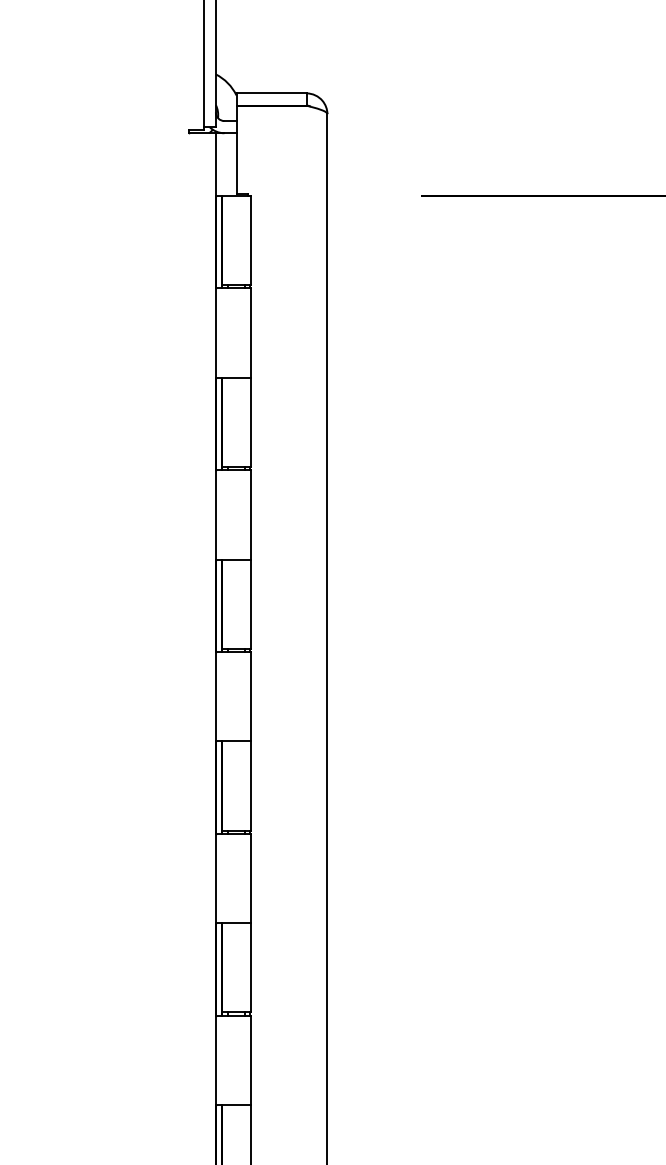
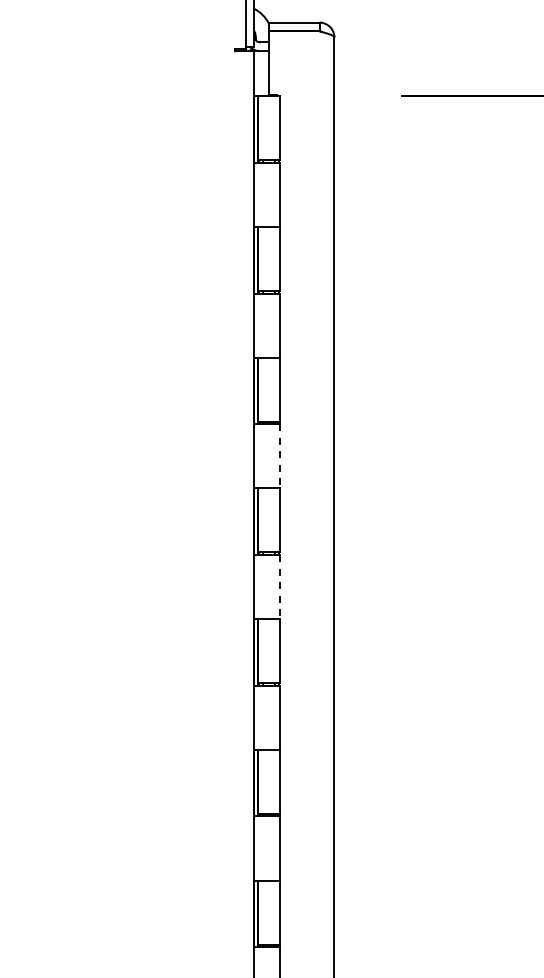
line: (250, 697) -> (279, 456), solid -> dashed
line: (250, 879) -> (279, 587), solid -> dashed

